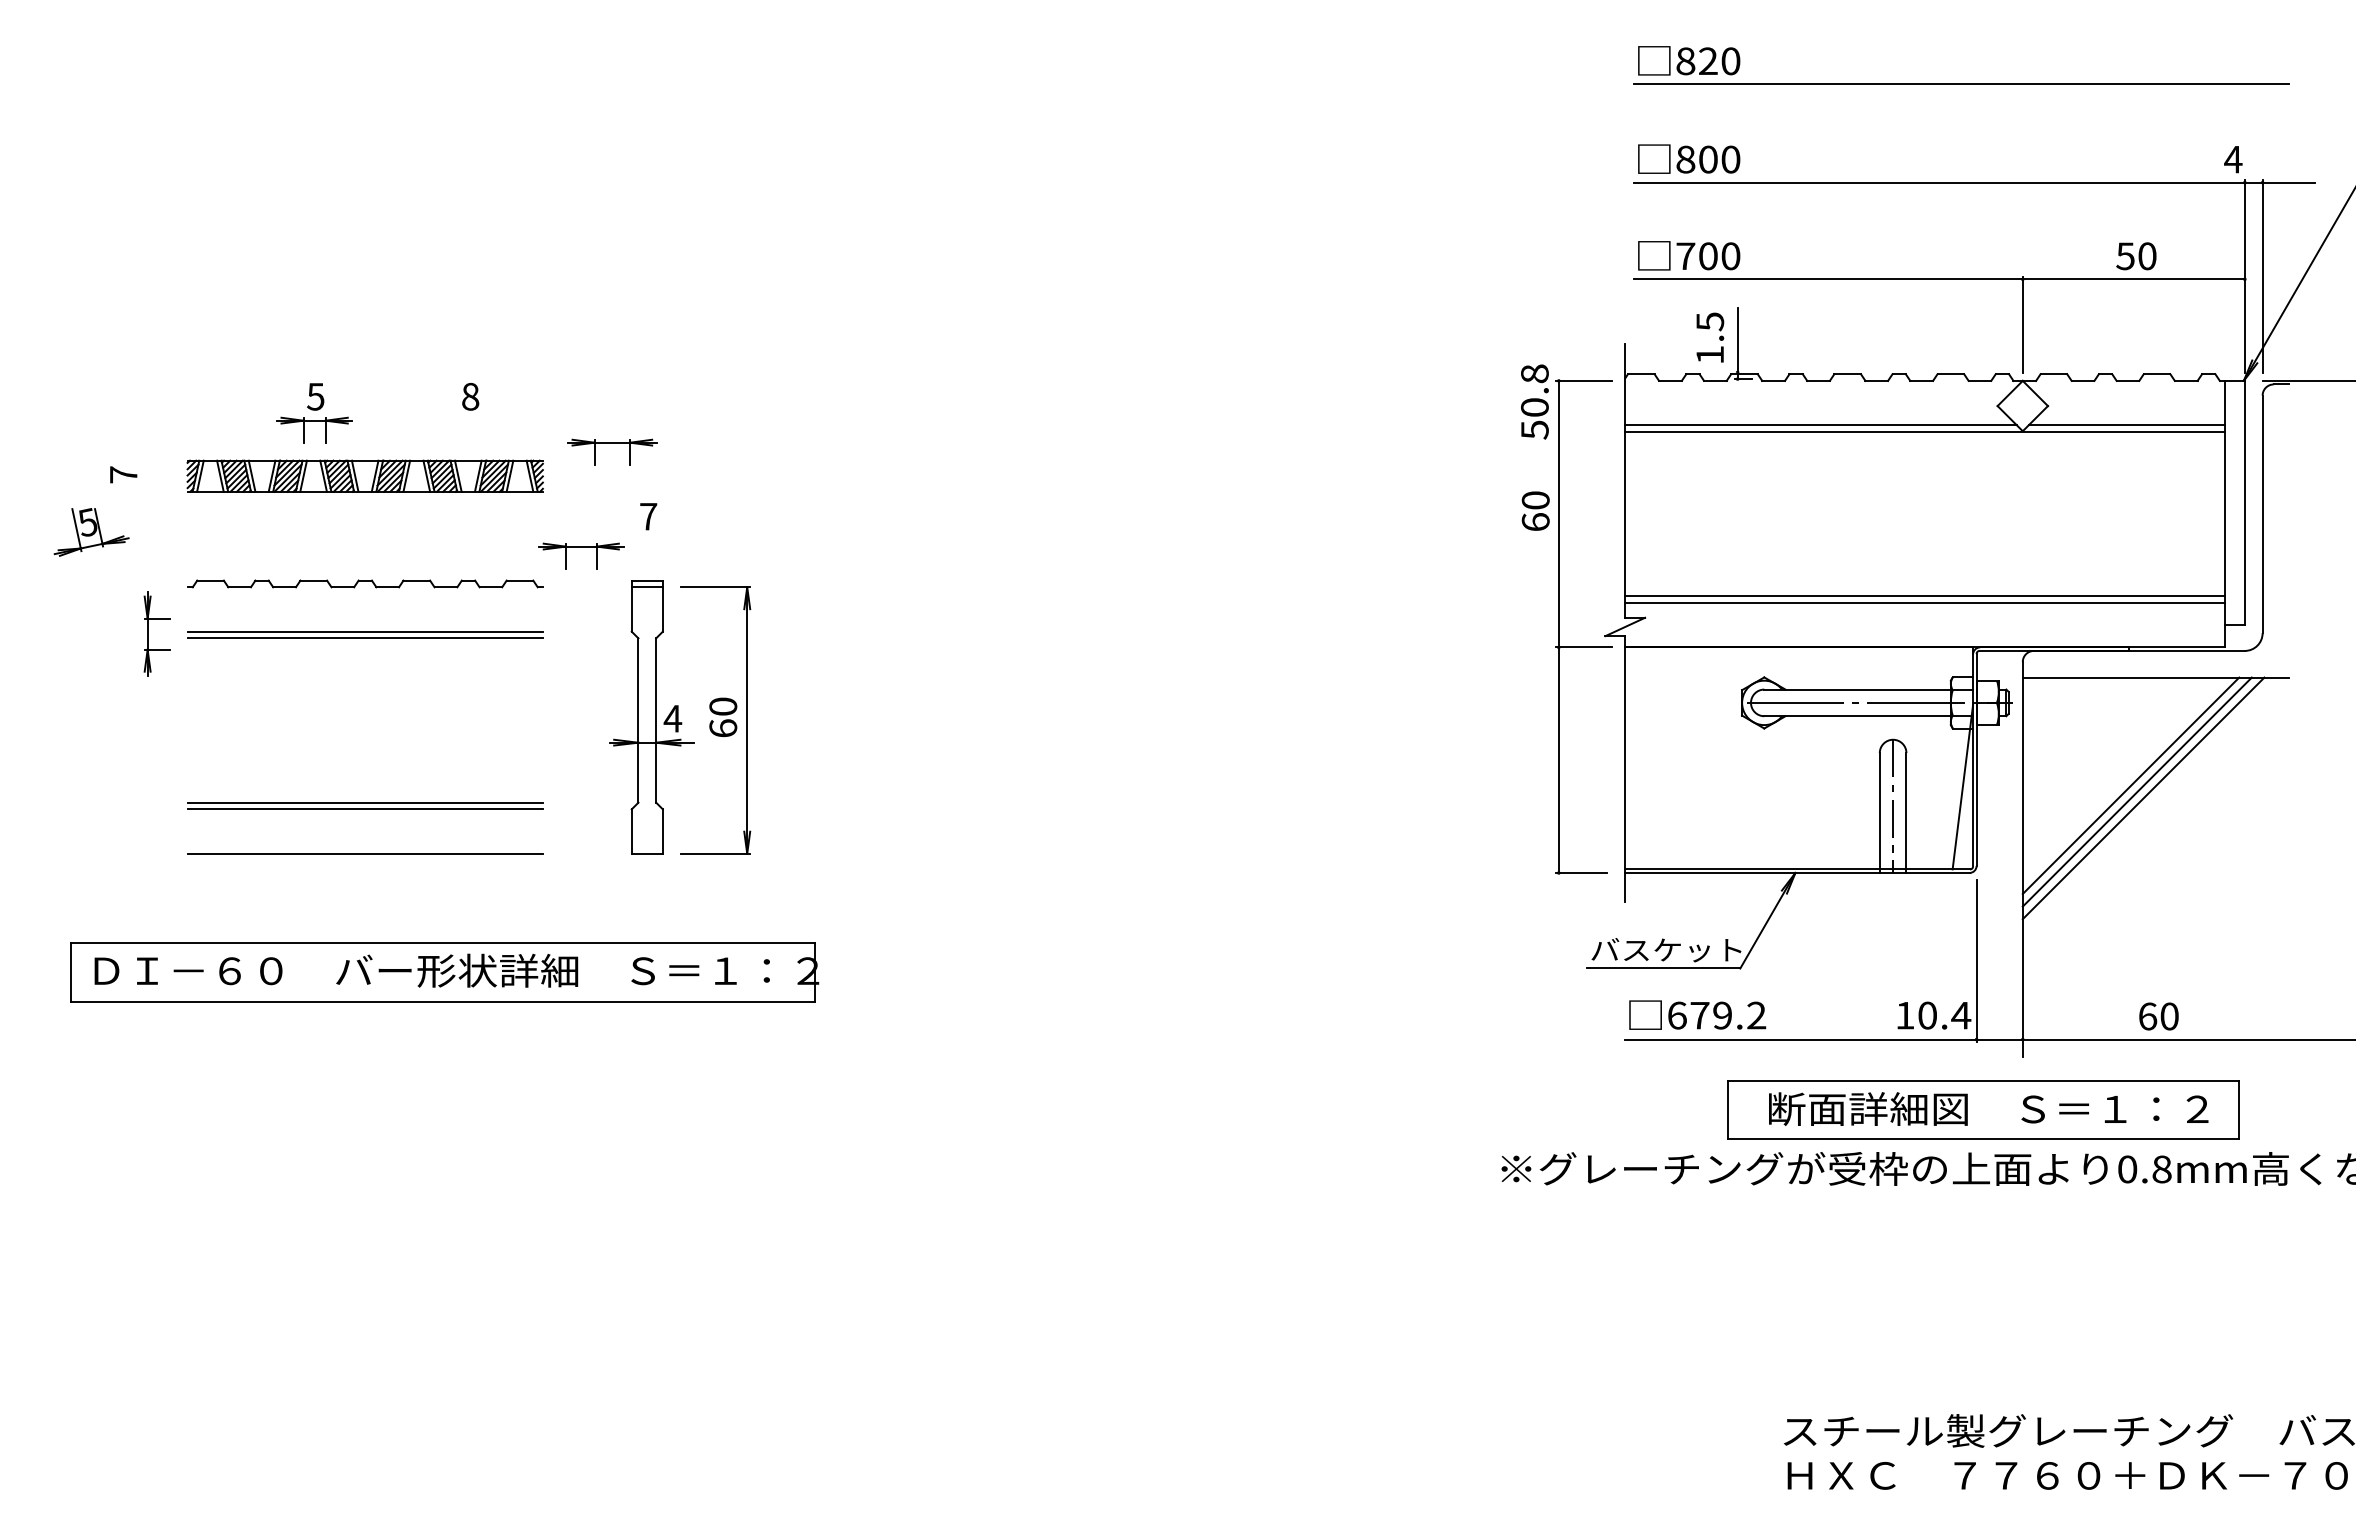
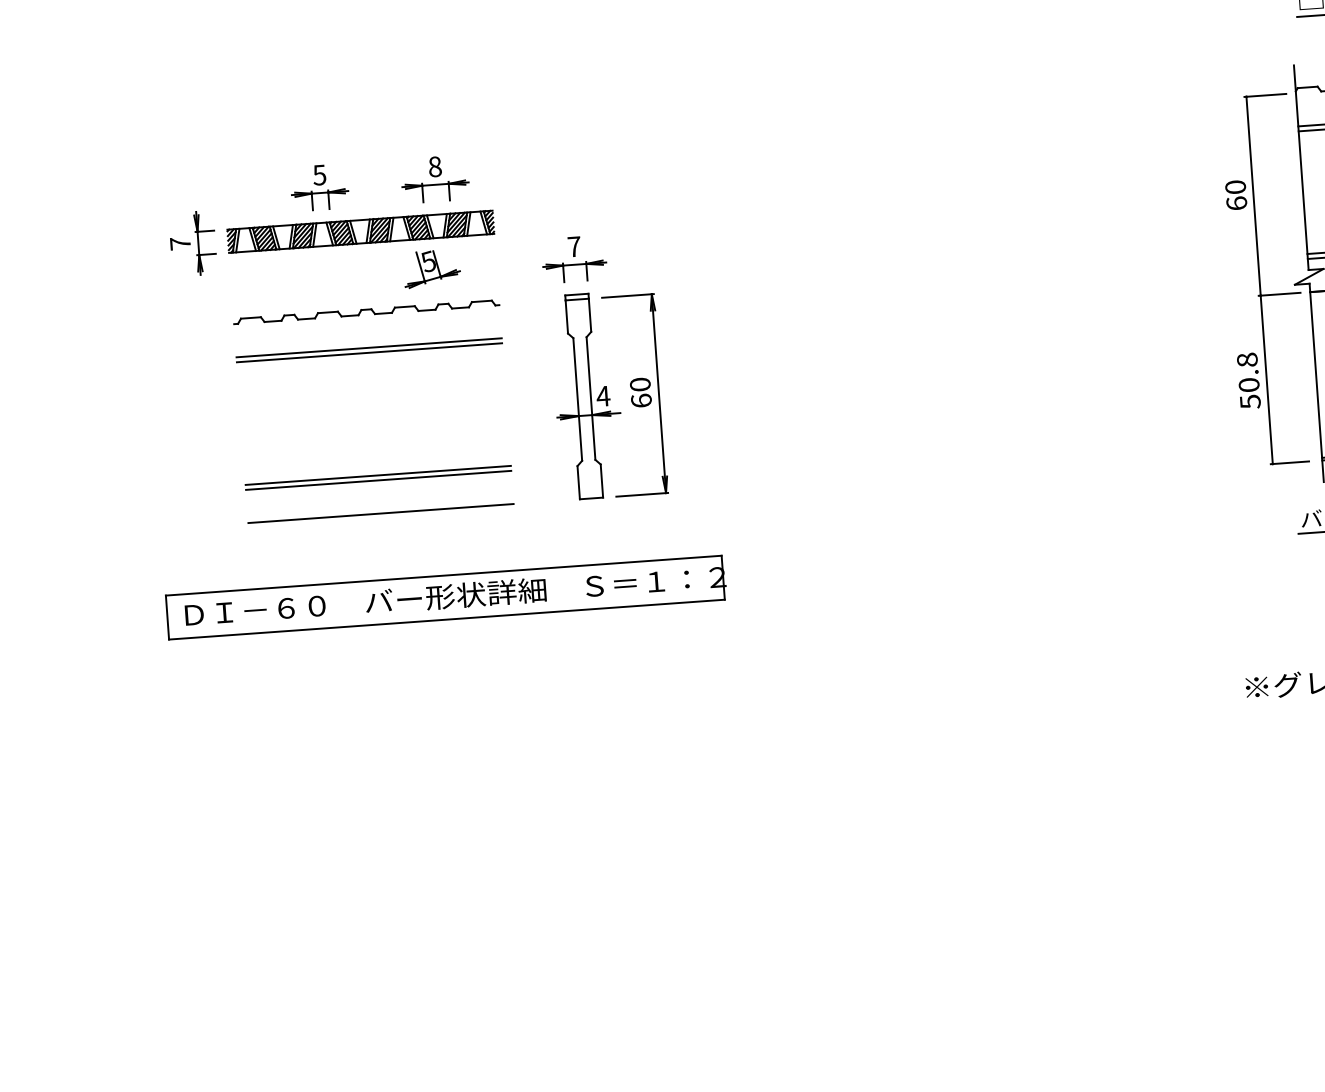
text: (1534, 401) -> (1248, 380), moved
part: (612, 443) -> (435, 185), moved
part: (91, 532) -> (431, 268), moved
part: (581, 547) -> (574, 265), moved
part: (148, 633) -> (199, 242), moved

